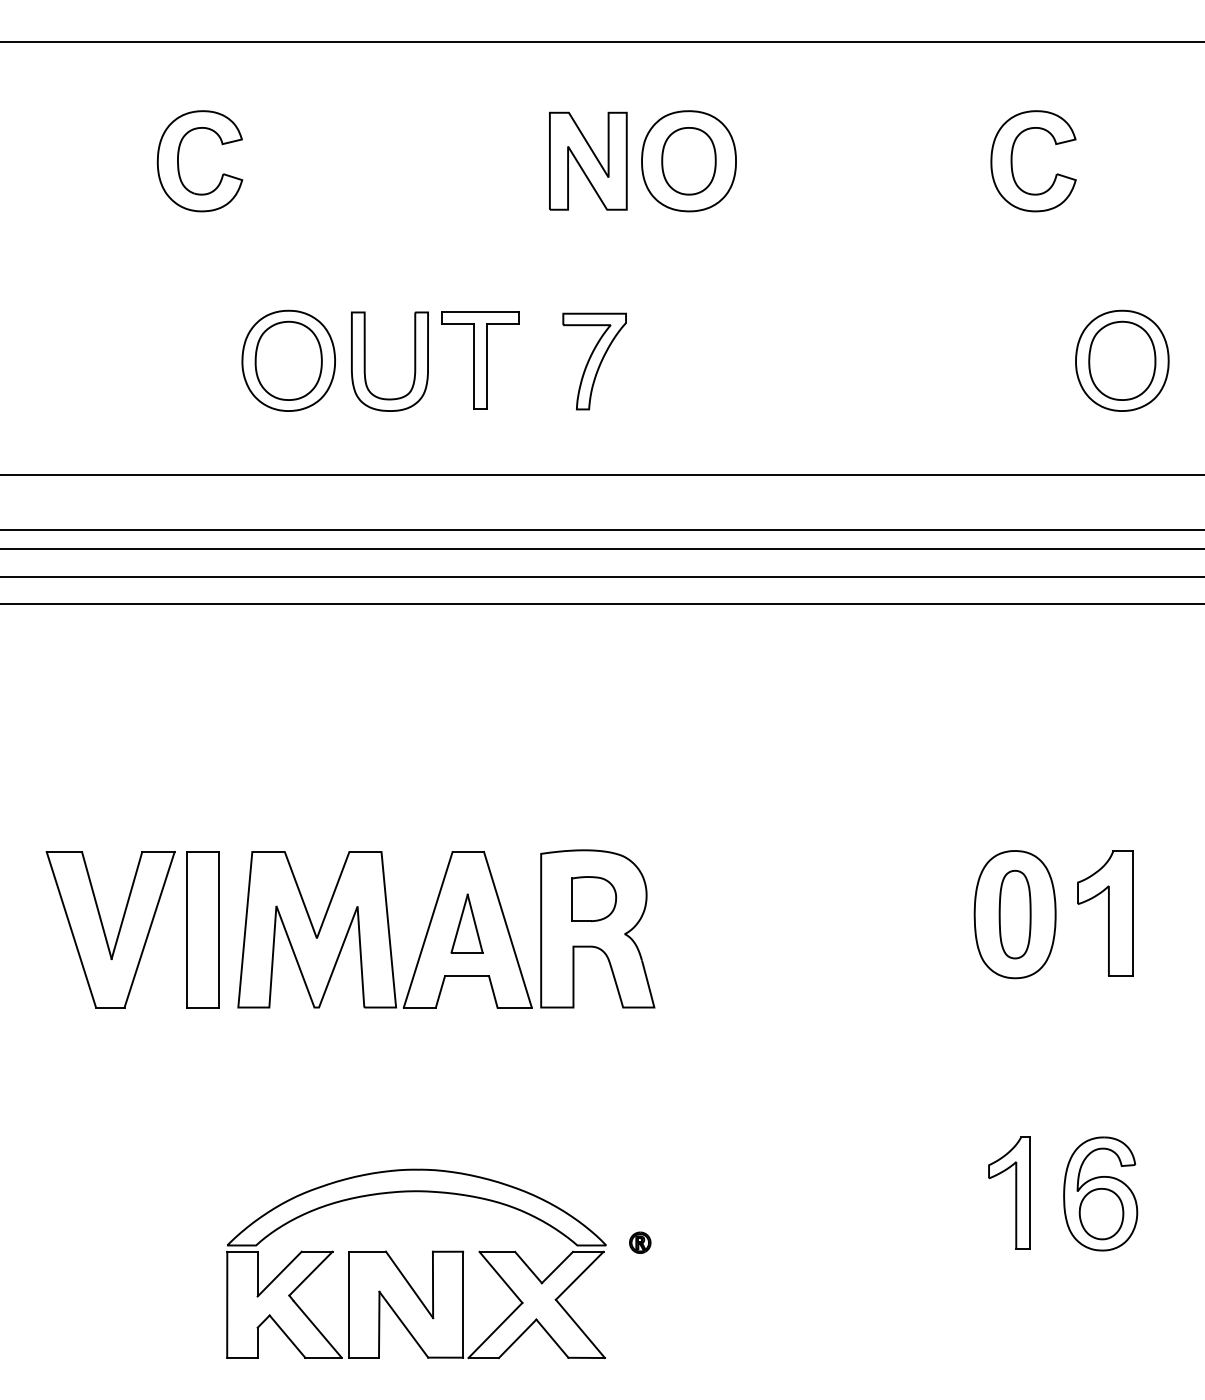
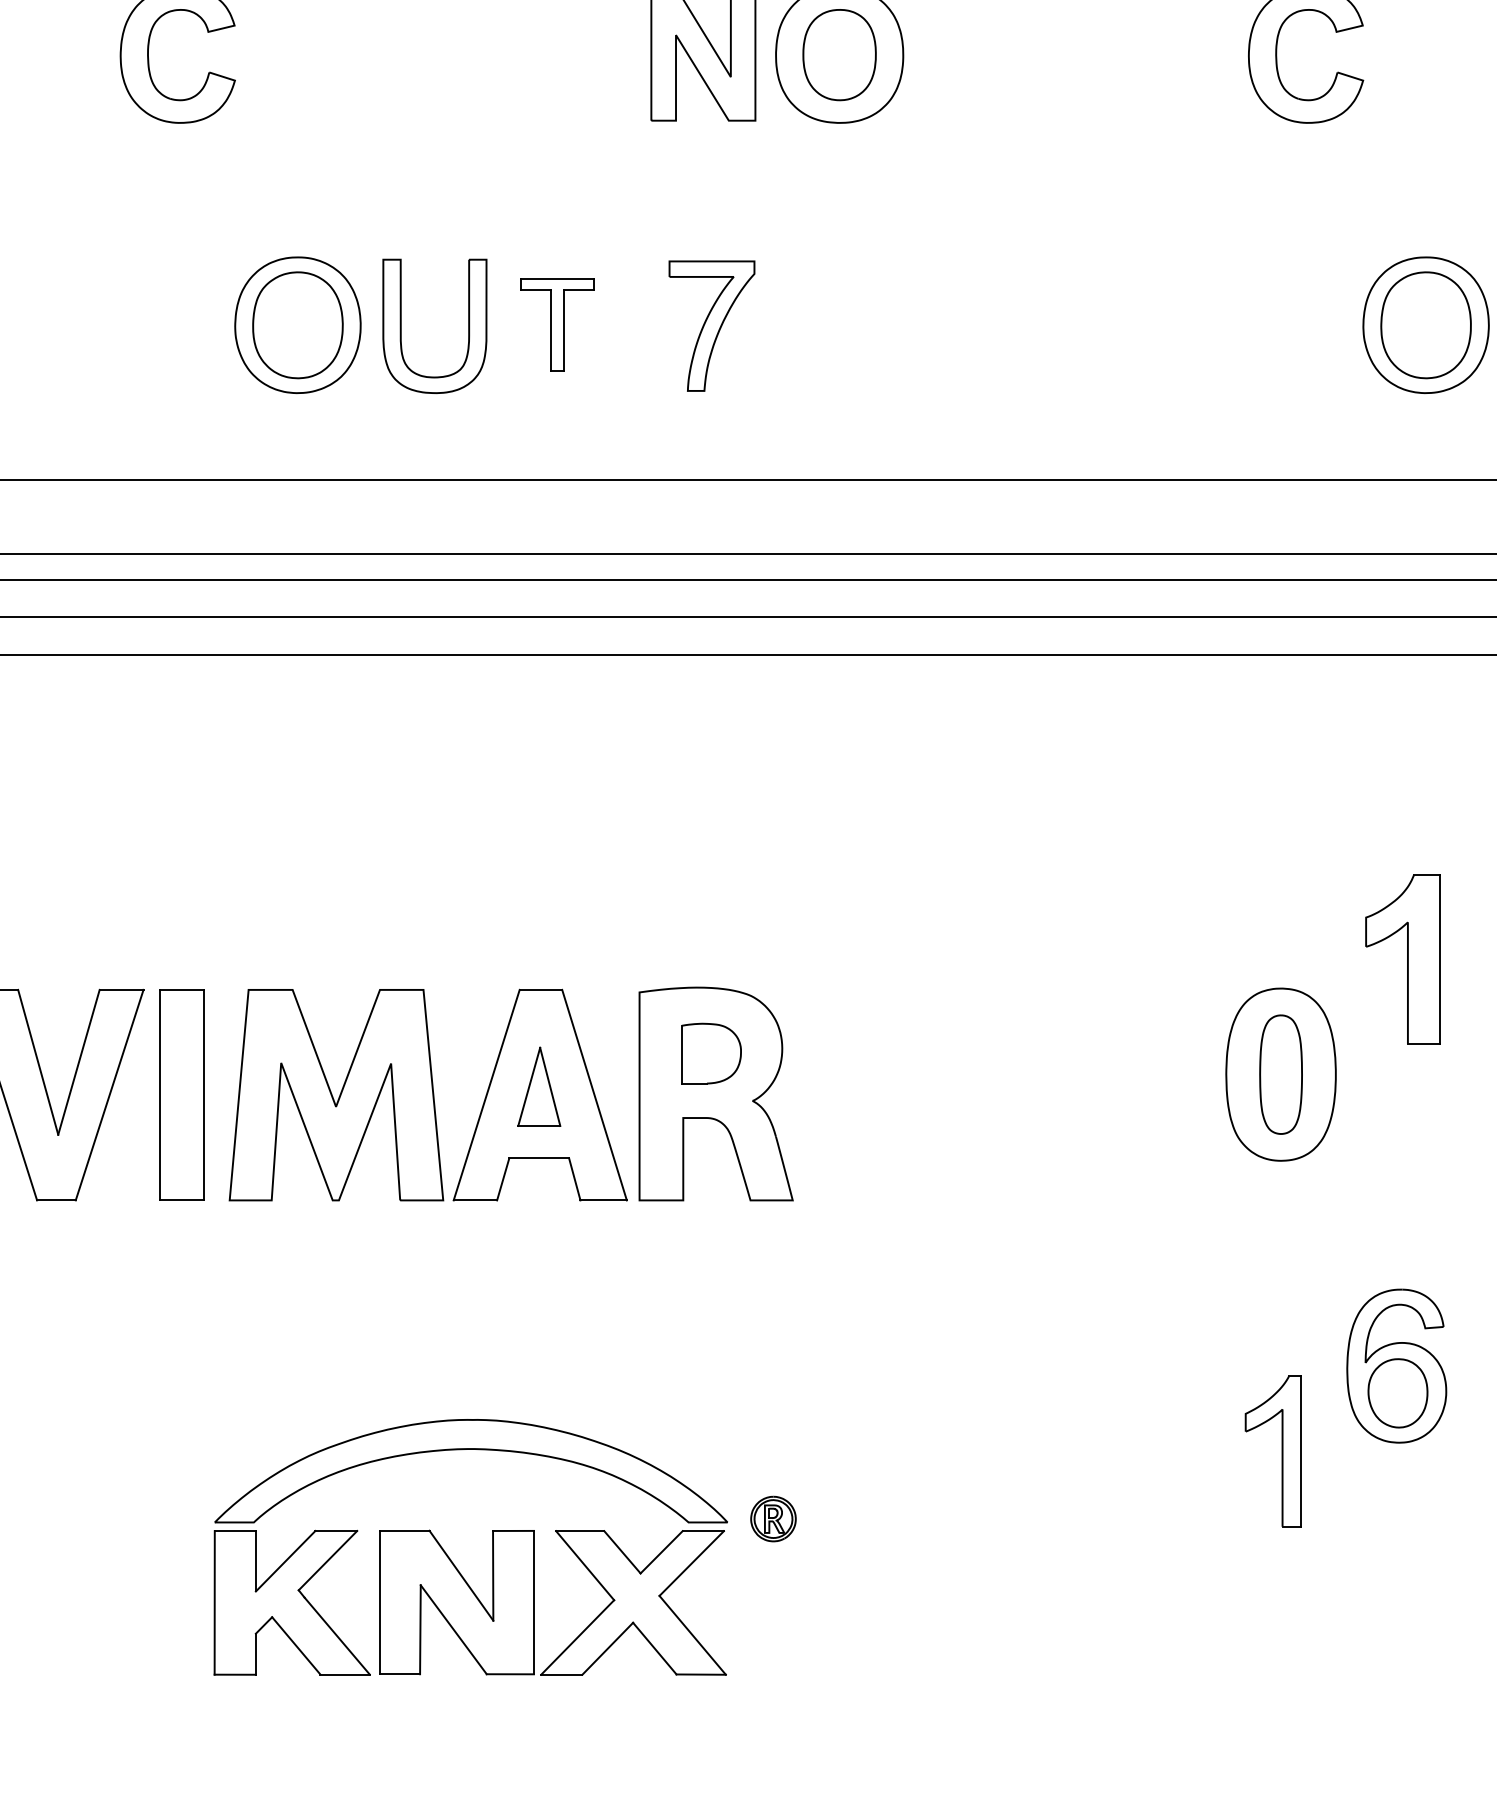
part: (480, 360) -> (557, 324), size x0.7
part: (1105, 913) -> (1403, 959), moved
part: (1100, 1193) -> (1396, 1365), moved
part: (640, 1242) -> (773, 1518), size x1.6

